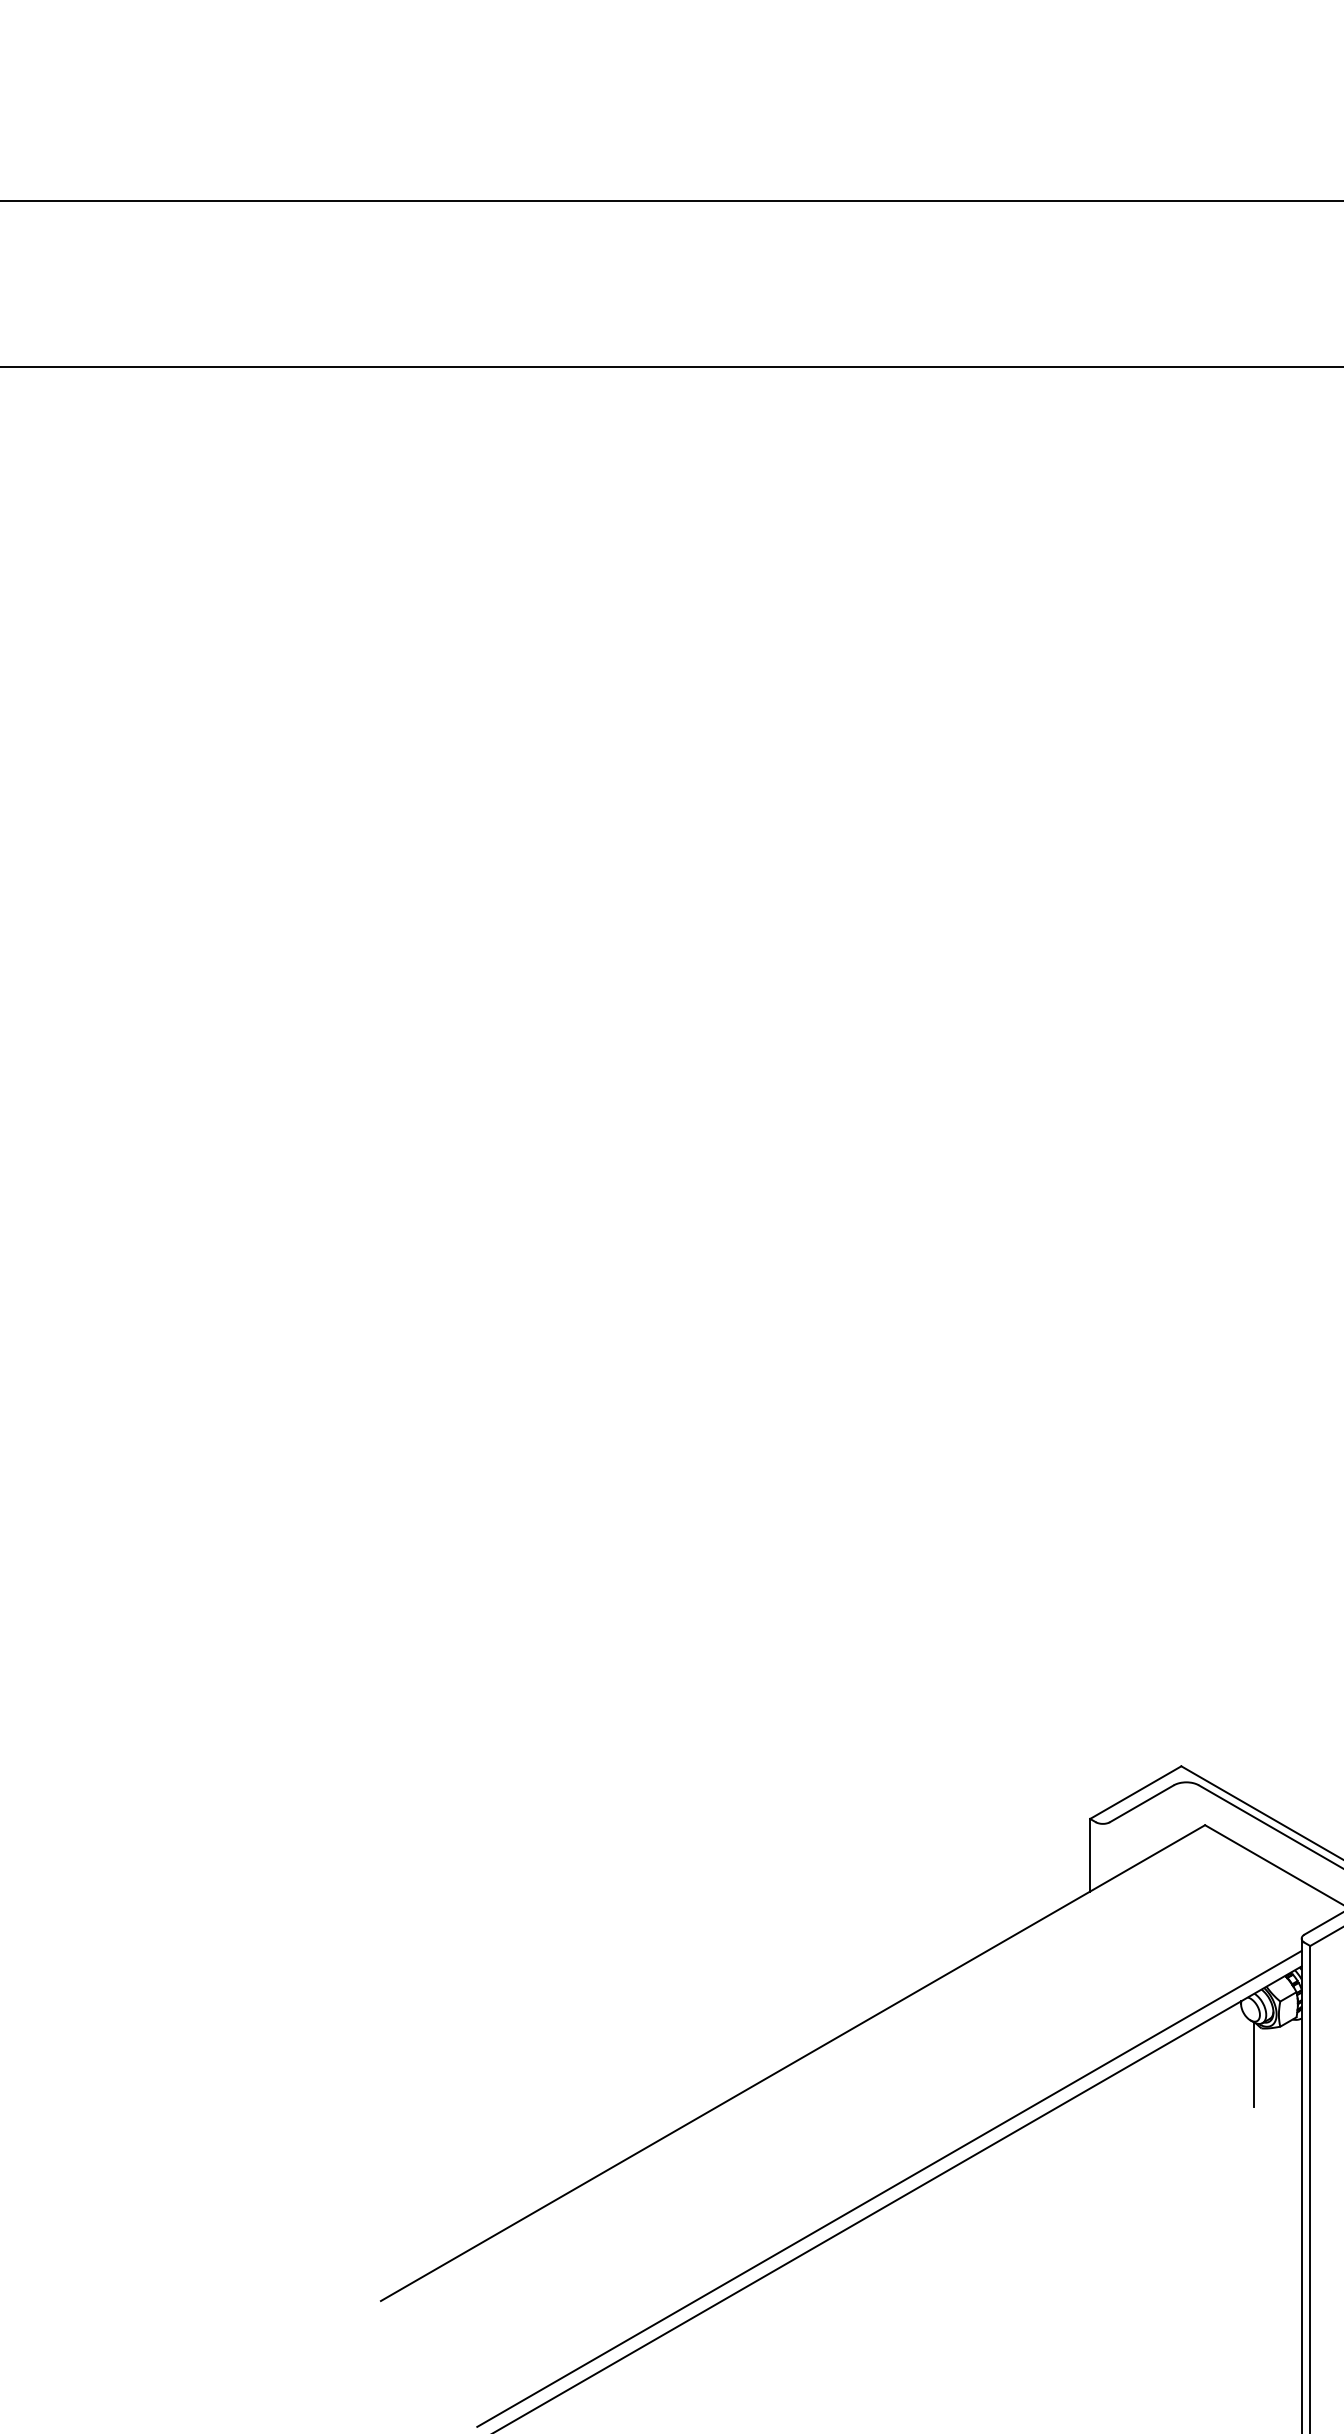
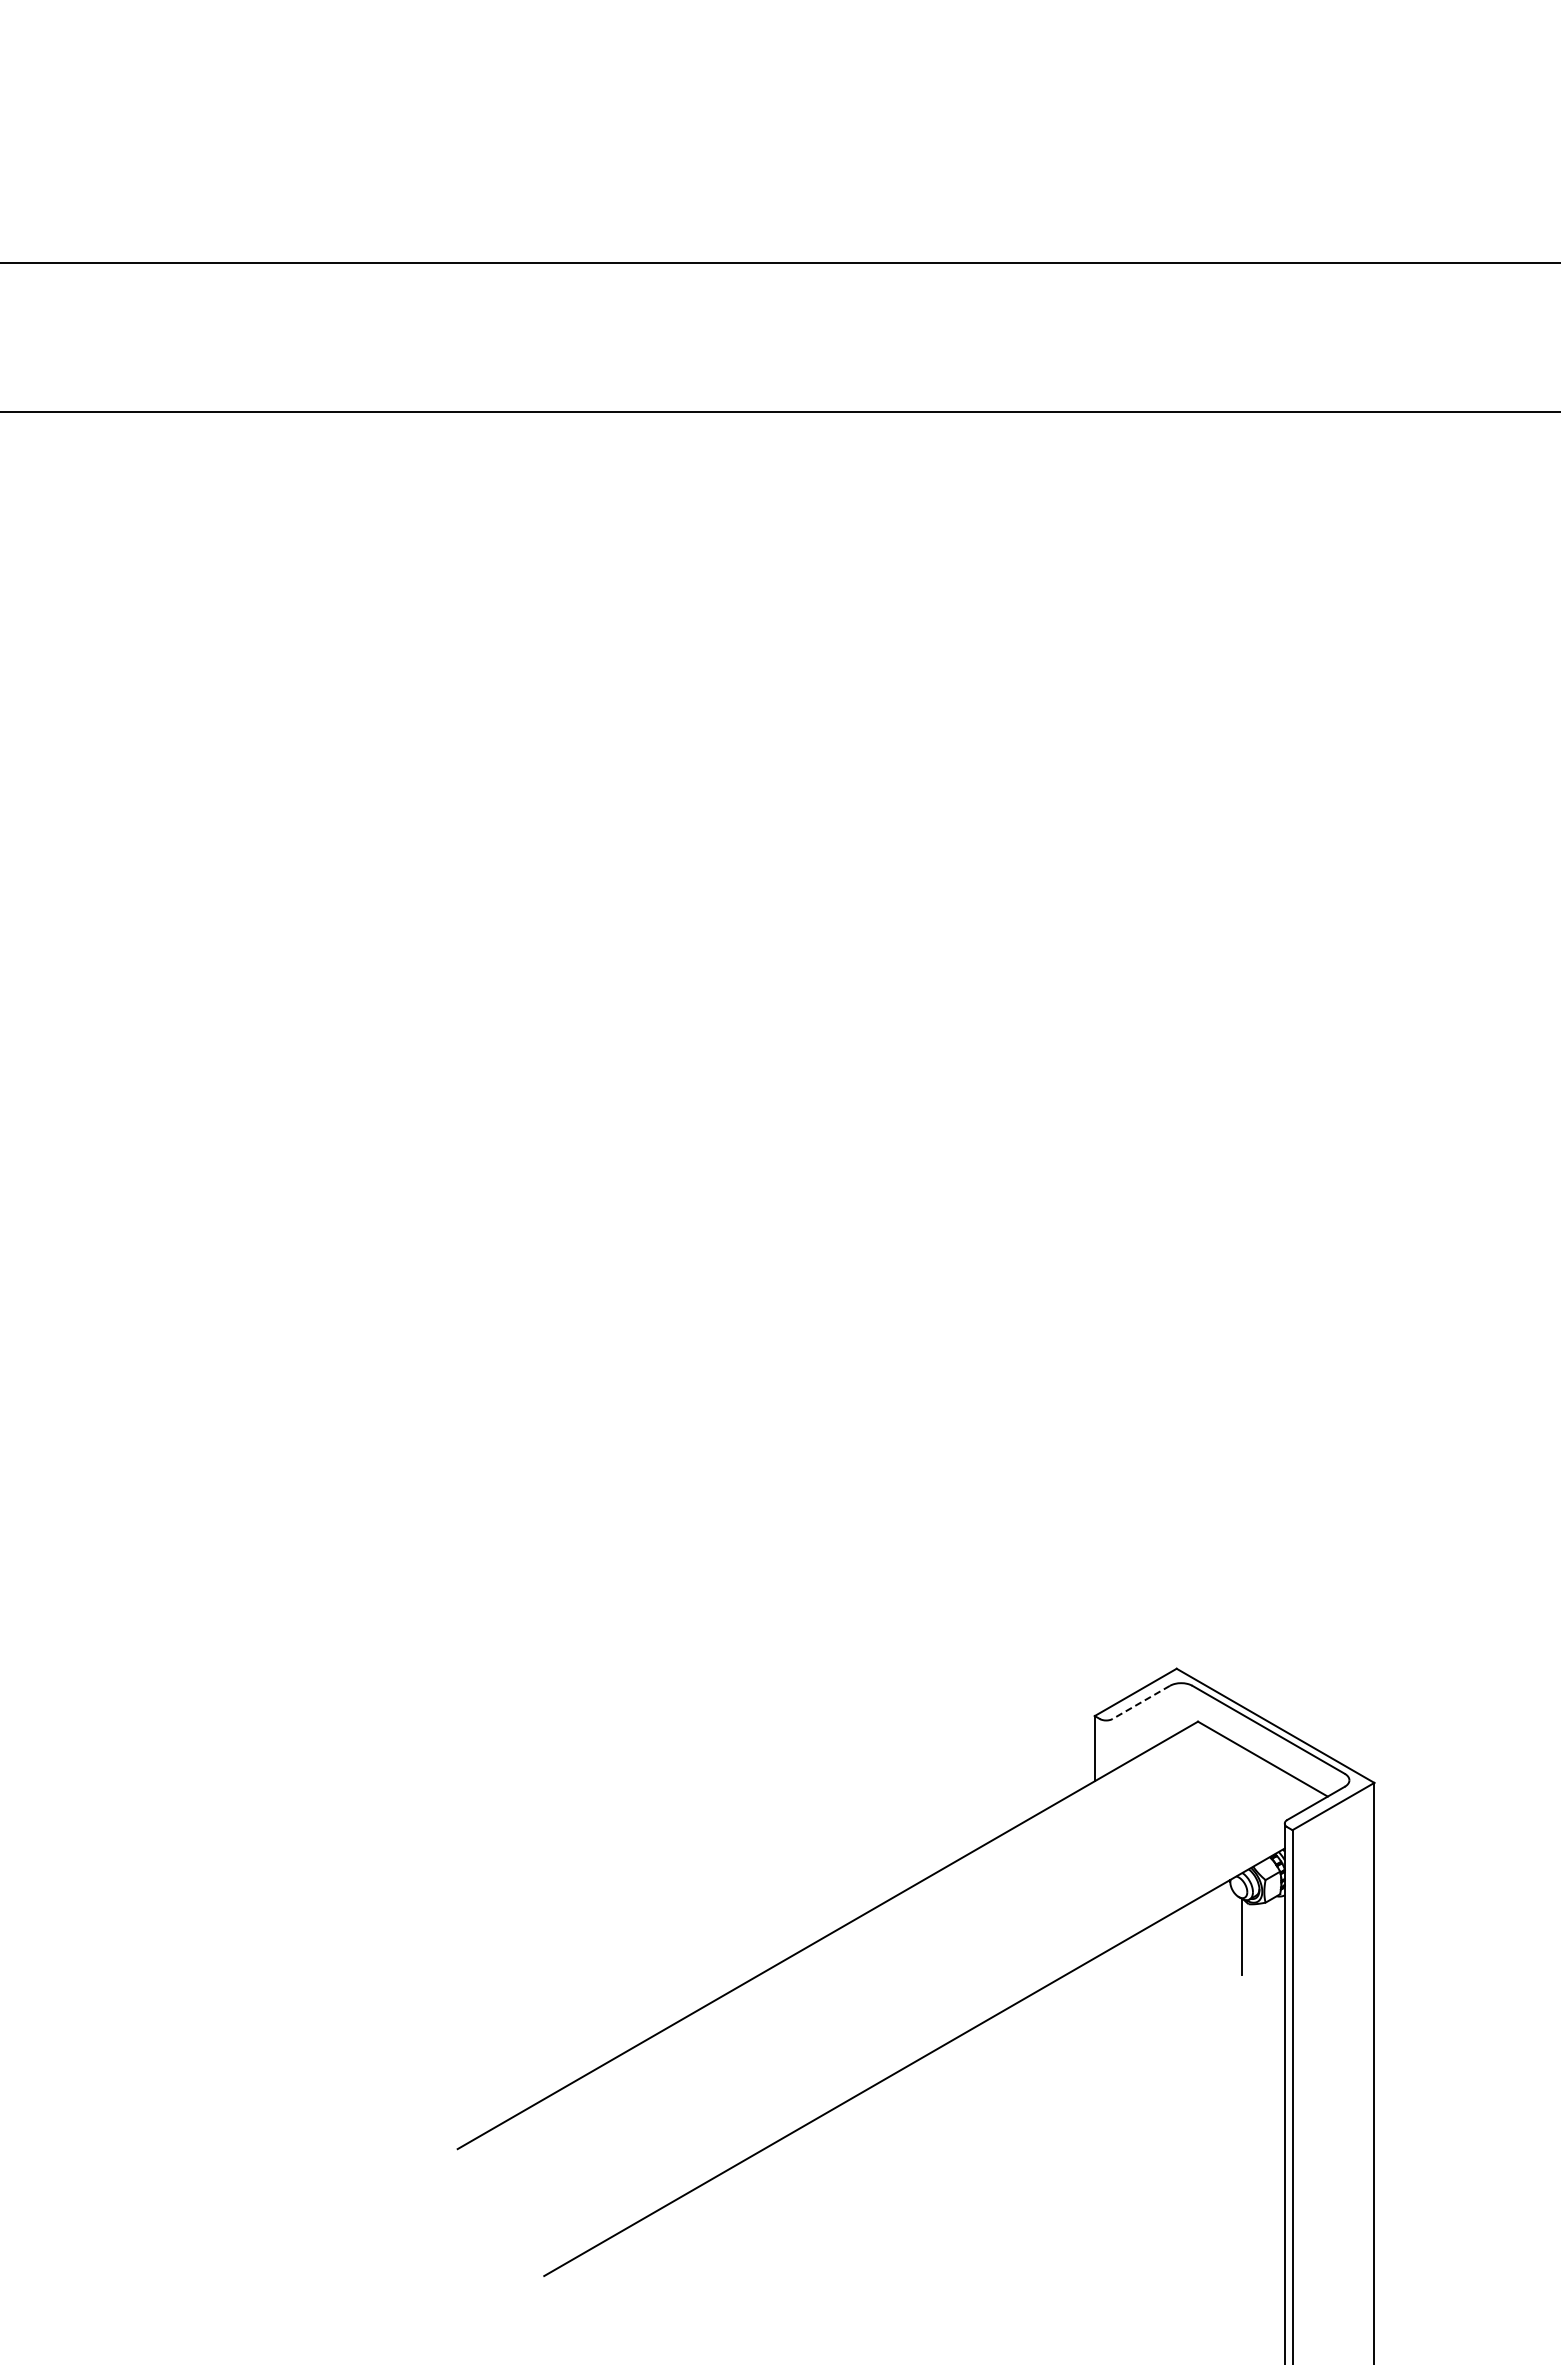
line: (1141, 1803) -> (1140, 1702), solid -> dashed
line: (889, 2189) -> (914, 2048), removed

